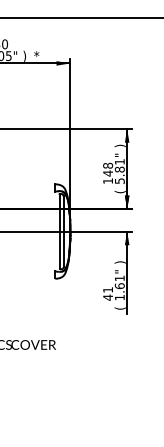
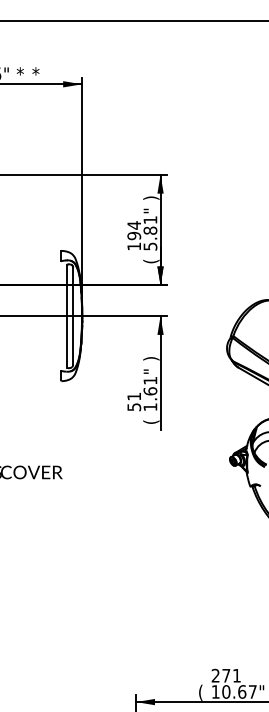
text: (24, 56) -> (19, 74), ) -> *
text: (108, 169) -> (134, 230), 148 -> 194
text: (108, 297) -> (134, 406), 41 -> 51

